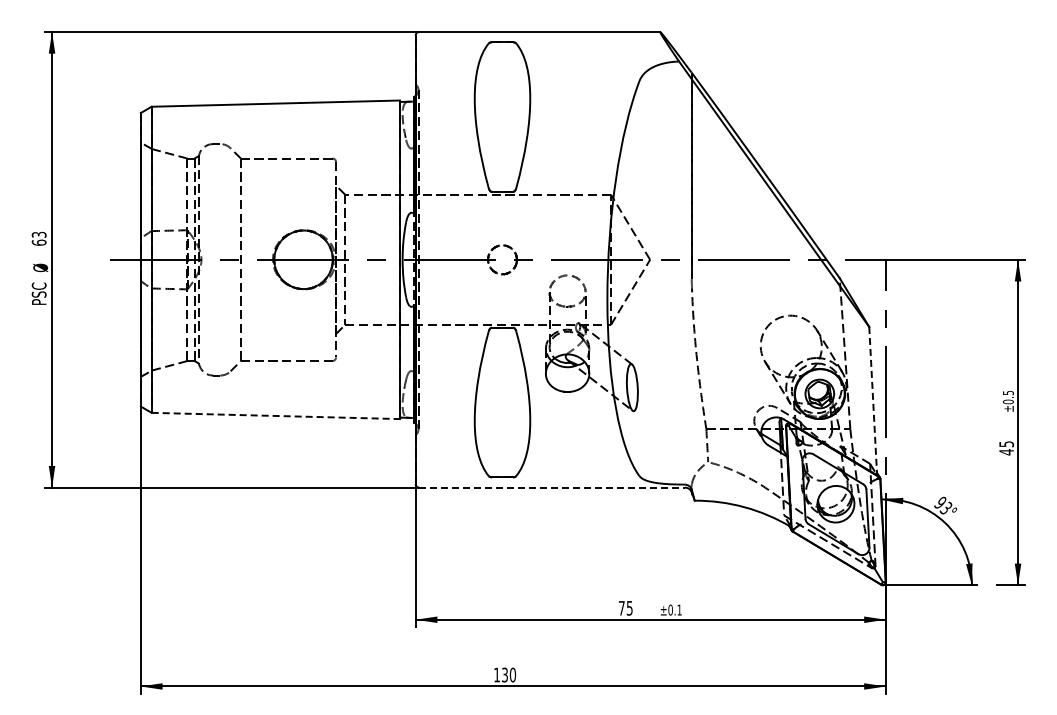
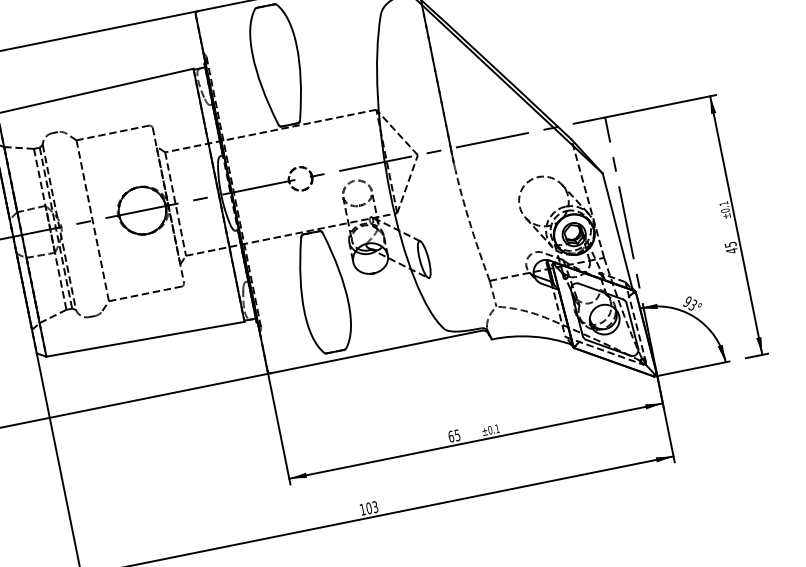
text: (1008, 392) -> (723, 203), ±0.5 -> ±0.1
line: (873, 401) -> (618, 232), dashed -> solid
line: (276, 415) -> (145, 338), dashed -> solid
line: (552, 487) -> (376, 351), dashed -> solid
text: (621, 607) -> (450, 436), 75 -> 65
text: (509, 674) -> (372, 507), 130 -> 103

